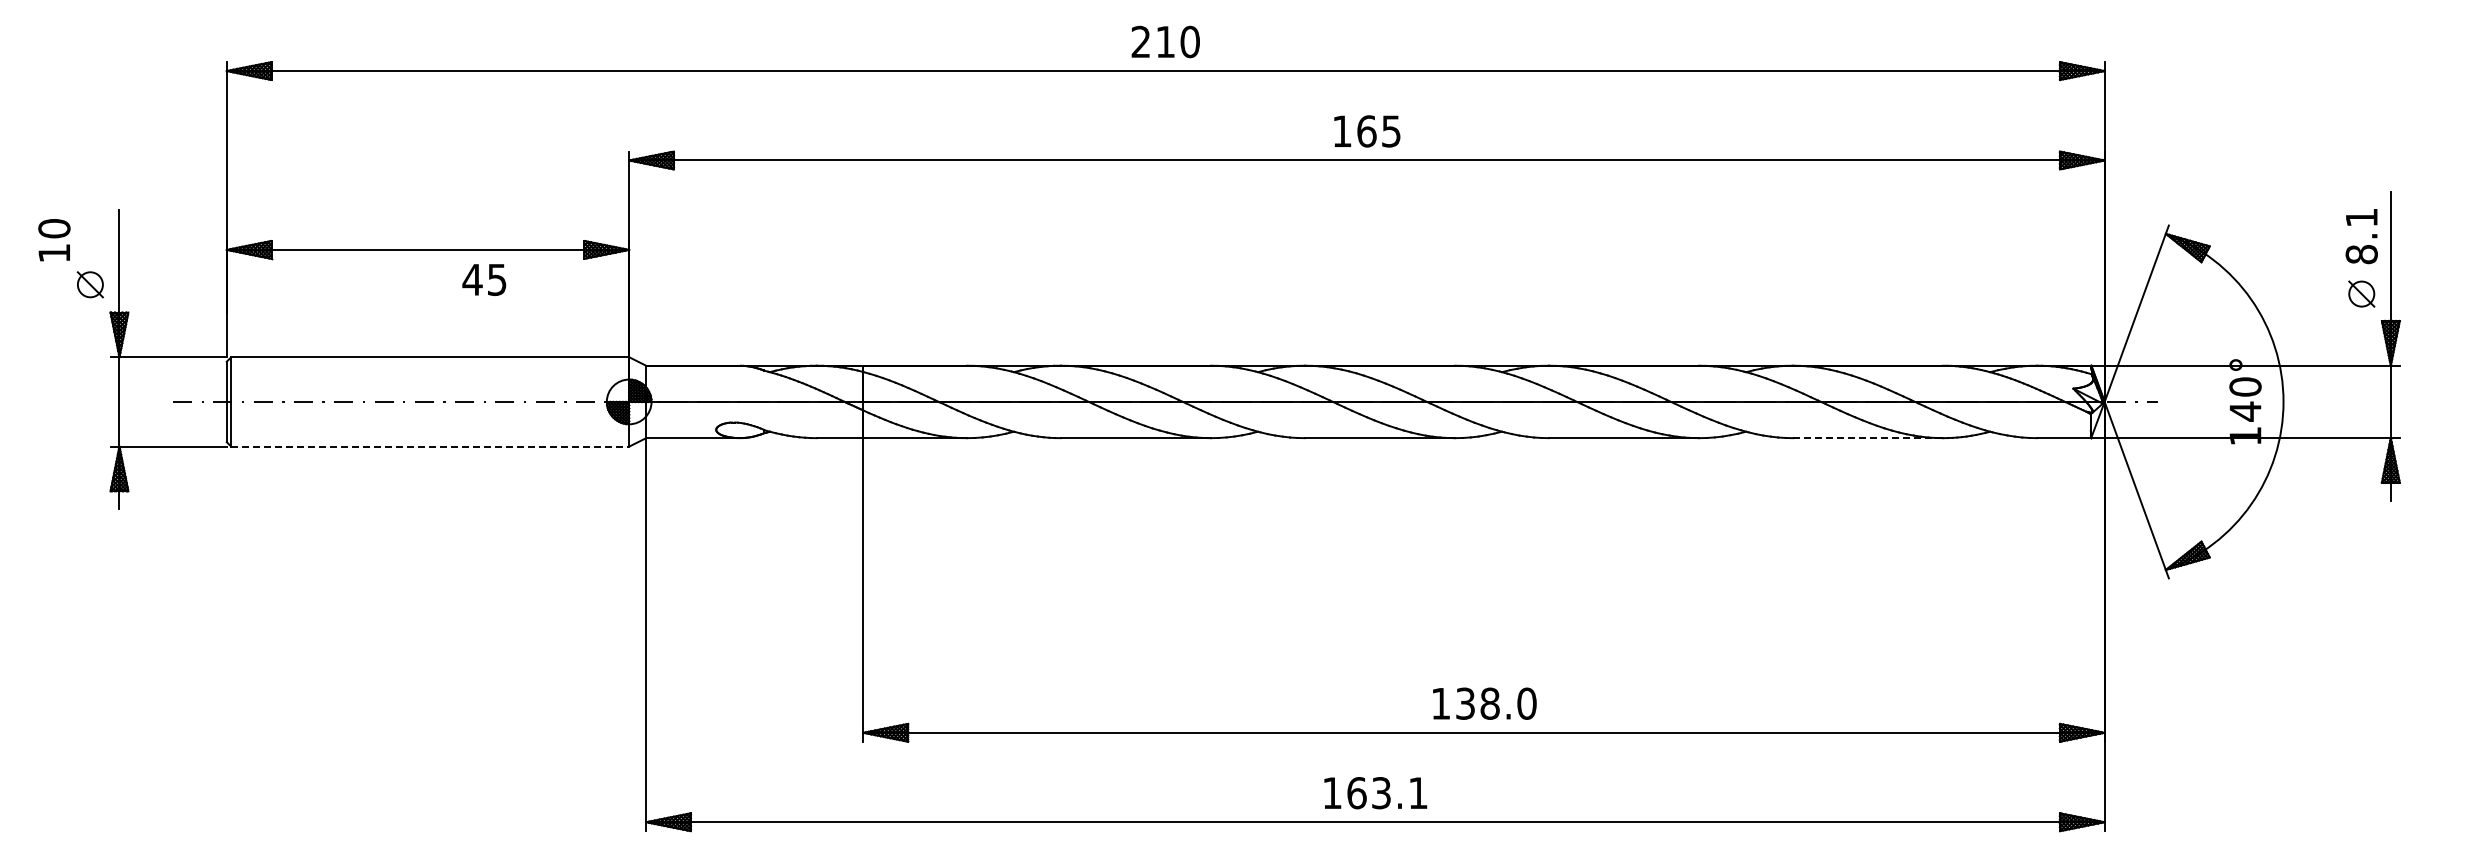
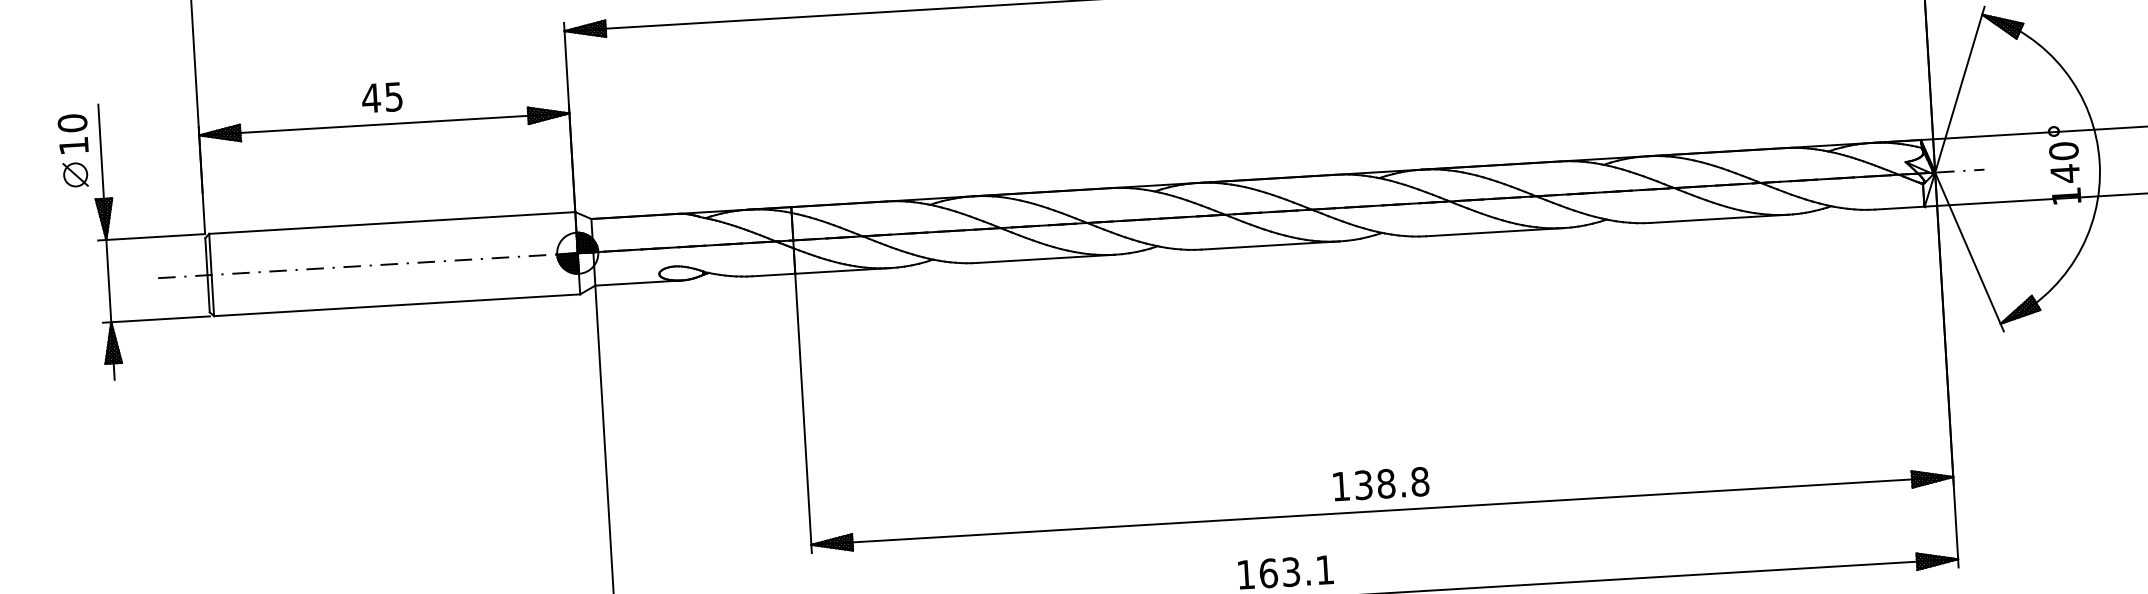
text: (54, 240) -> (73, 134), moved
text: (484, 279) -> (382, 97), moved
line: (1868, 438) -> (1719, 219), dashed -> solid
line: (430, 446) -> (397, 305), dashed -> solid
text: (1526, 703) -> (1419, 481), 138.0 -> 138.8

